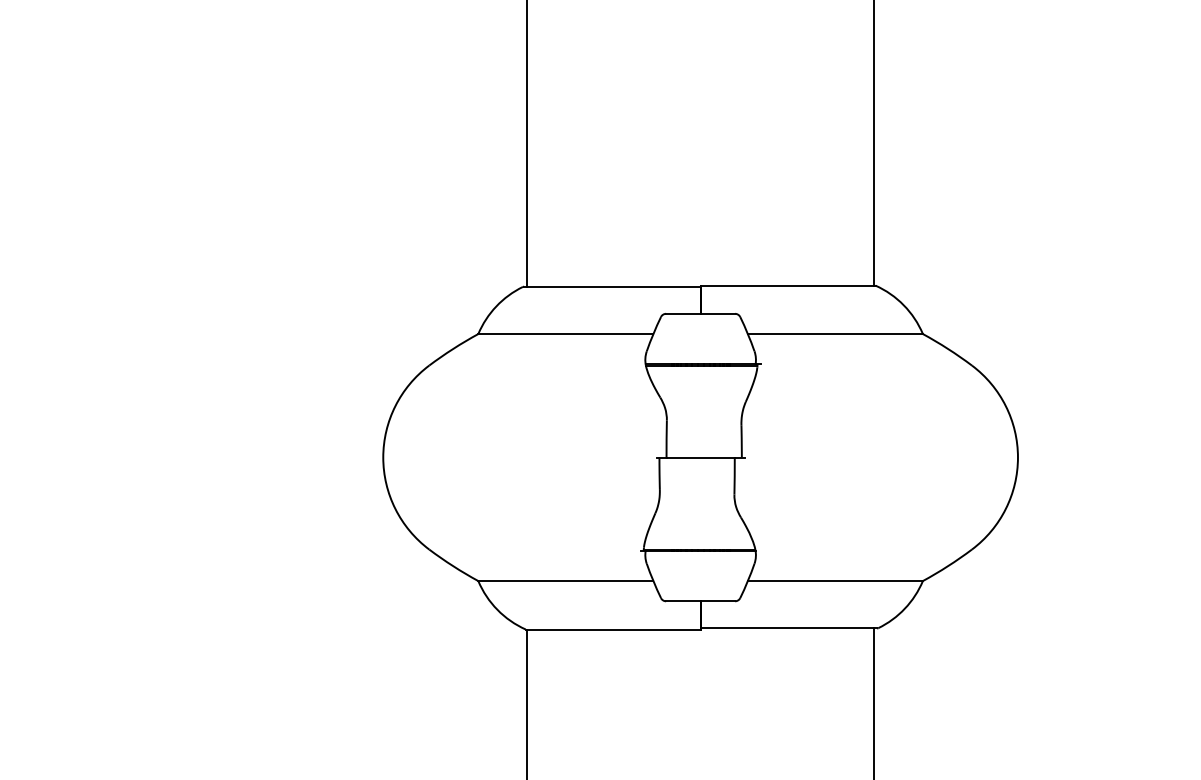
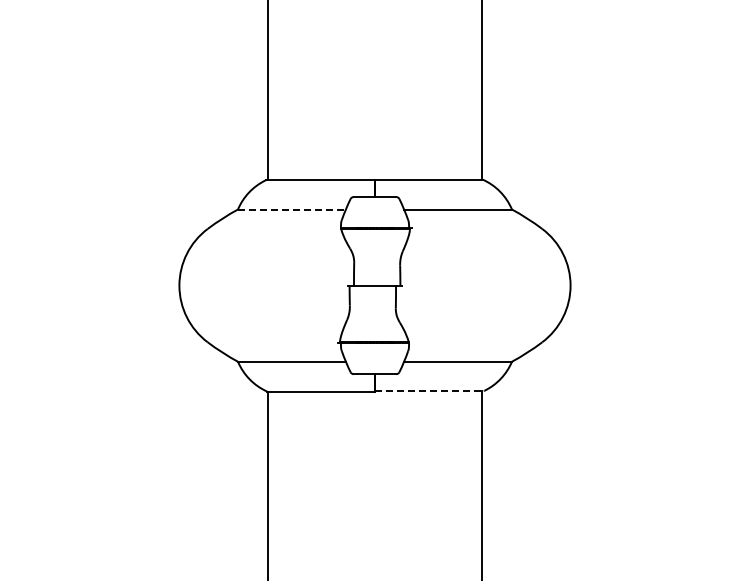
line: (565, 334) -> (291, 209), solid -> dashed
line: (789, 627) -> (429, 390), solid -> dashed

